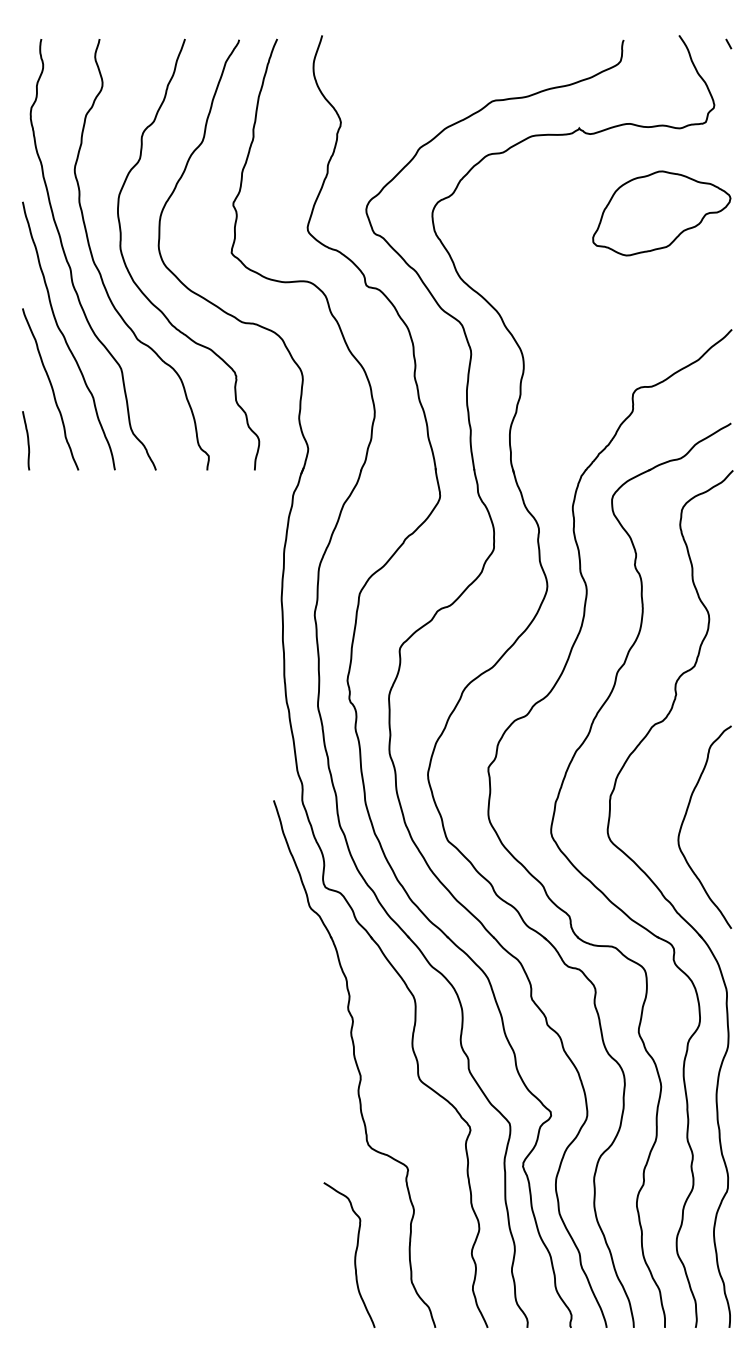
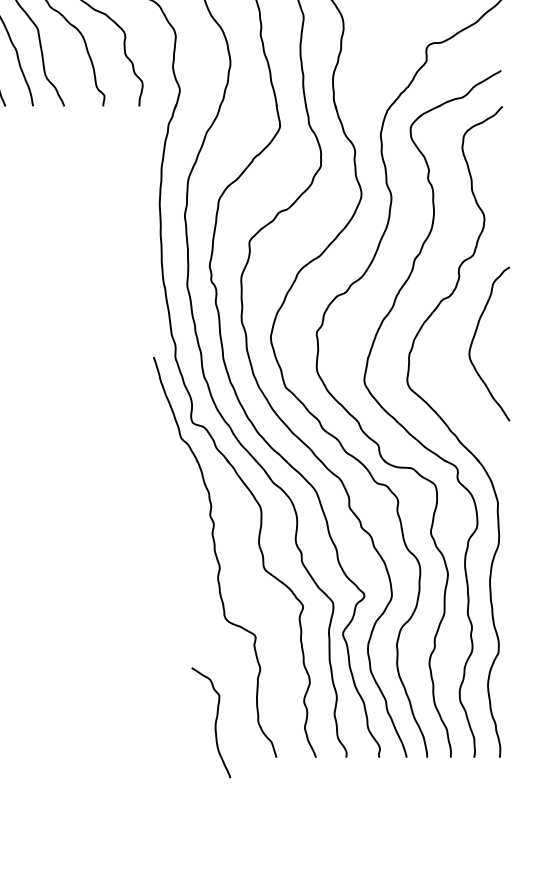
curve: (685, 818) -> (474, 337), moved
curve: (354, 1254) -> (215, 722), moved

